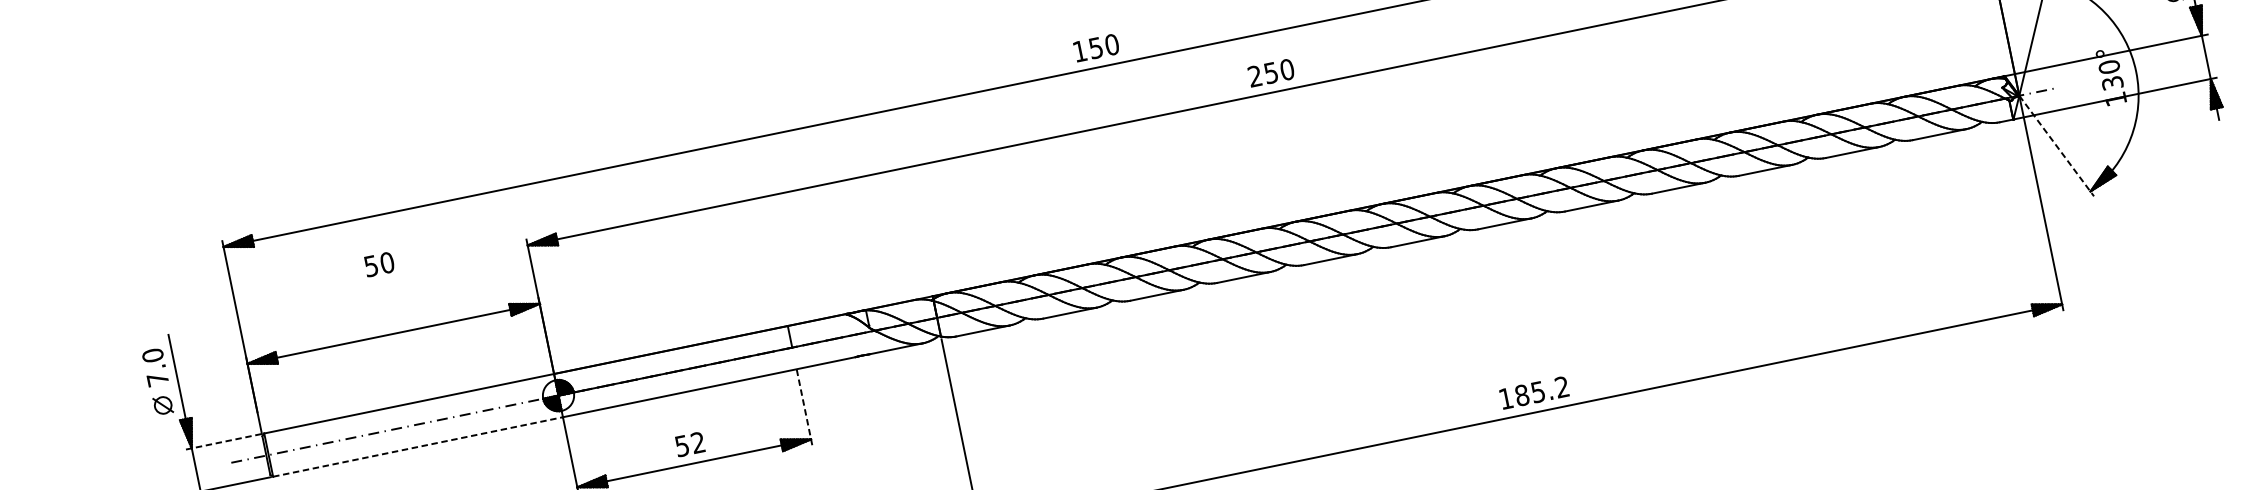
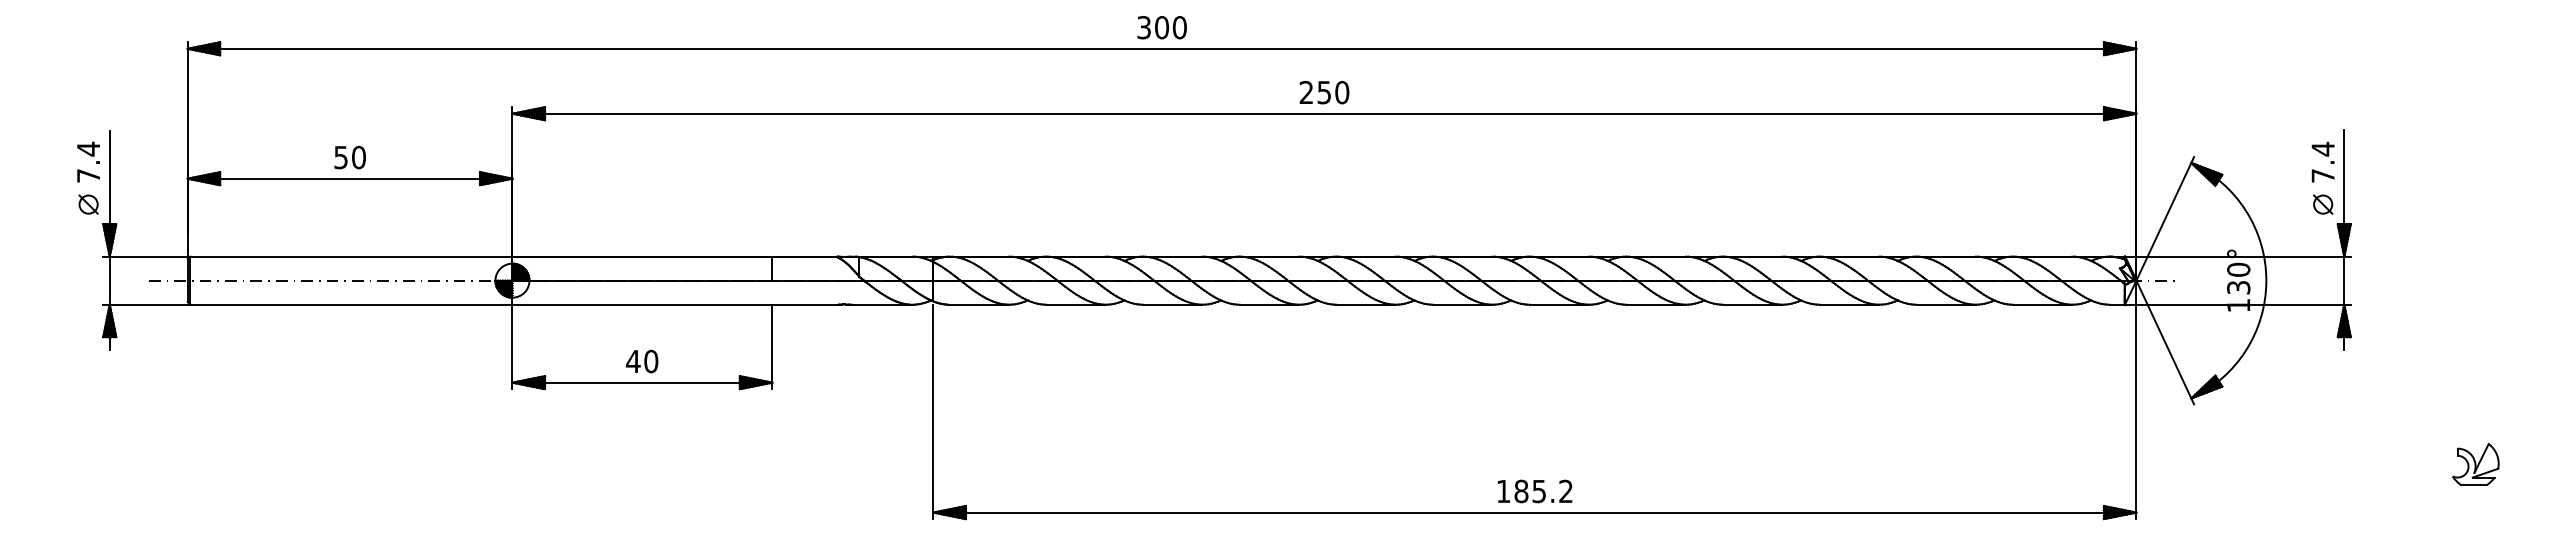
text: (1088, 49) -> (1153, 27), 150 -> 300
text: (1271, 72) -> (1324, 92), moved
line: (2056, 145) -> (2165, 342), dashed -> solid
text: (378, 264) -> (349, 157), moved
text: (152, 355) -> (88, 148), 7.0 -> 7.4
text: (1533, 393) -> (1534, 491), moved
line: (804, 406) -> (772, 346), dashed -> solid
line: (223, 441) -> (145, 256), dashed -> solid
text: (690, 444) -> (642, 361), 52 -> 40
line: (418, 446) -> (351, 304), dashed -> solid

